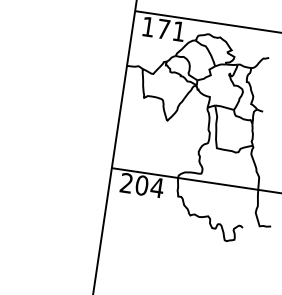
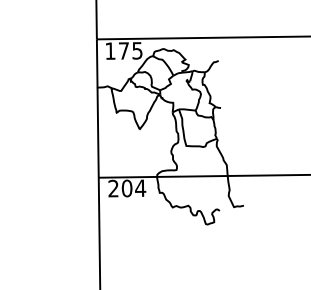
text: (179, 31) -> (137, 50), 171 -> 175

